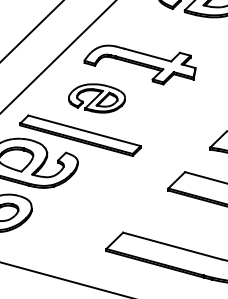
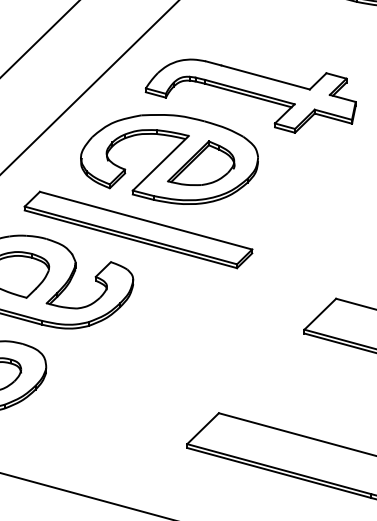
part: (96, 98) -> (168, 159), size x1.67

